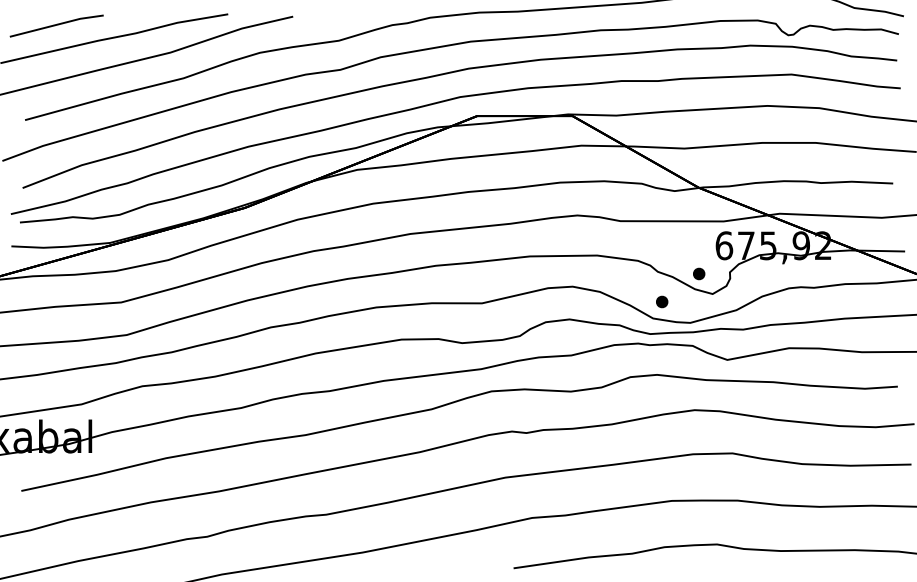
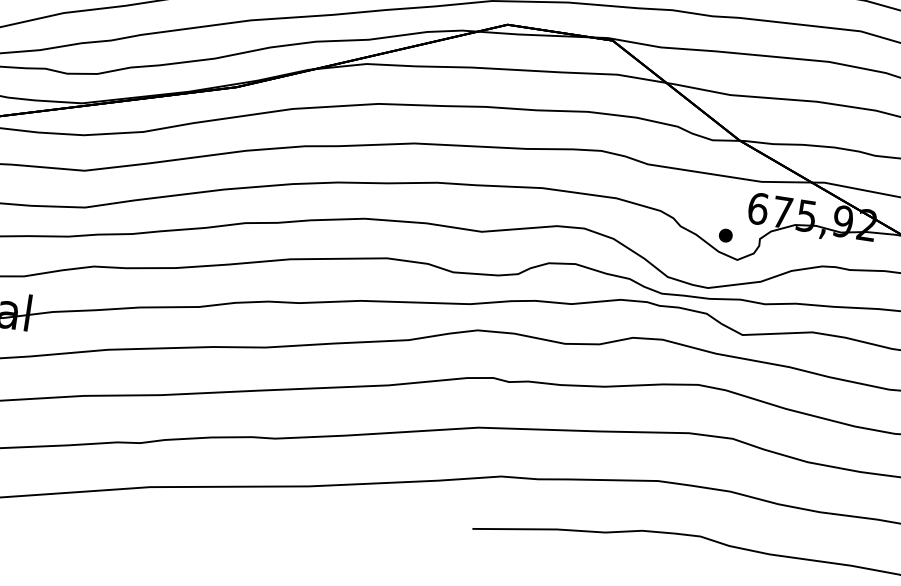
part: (662, 301) -> (680, 259), removed

